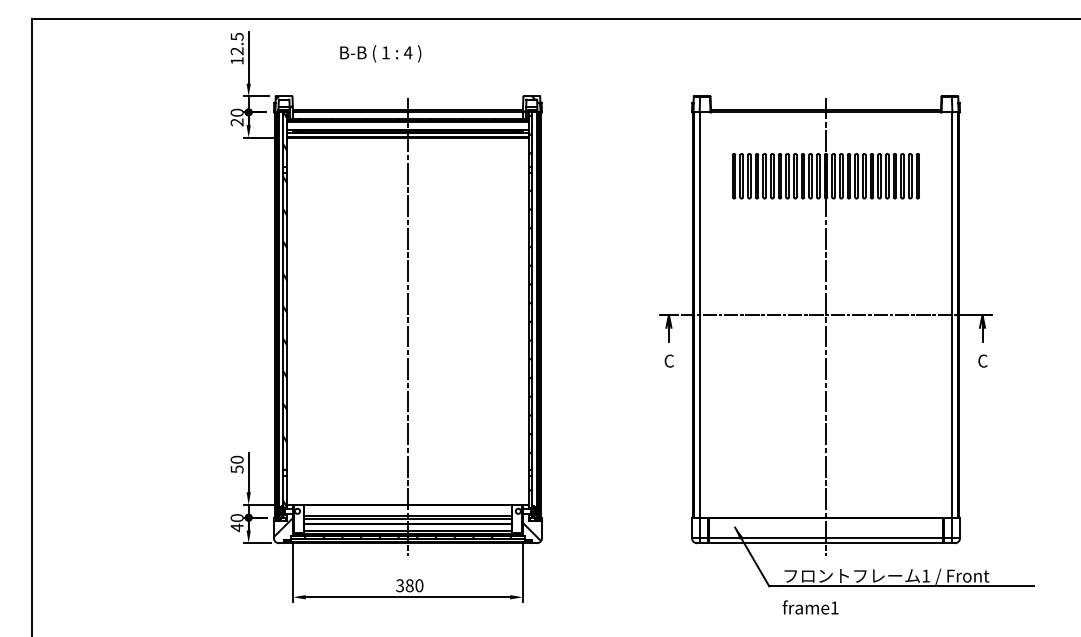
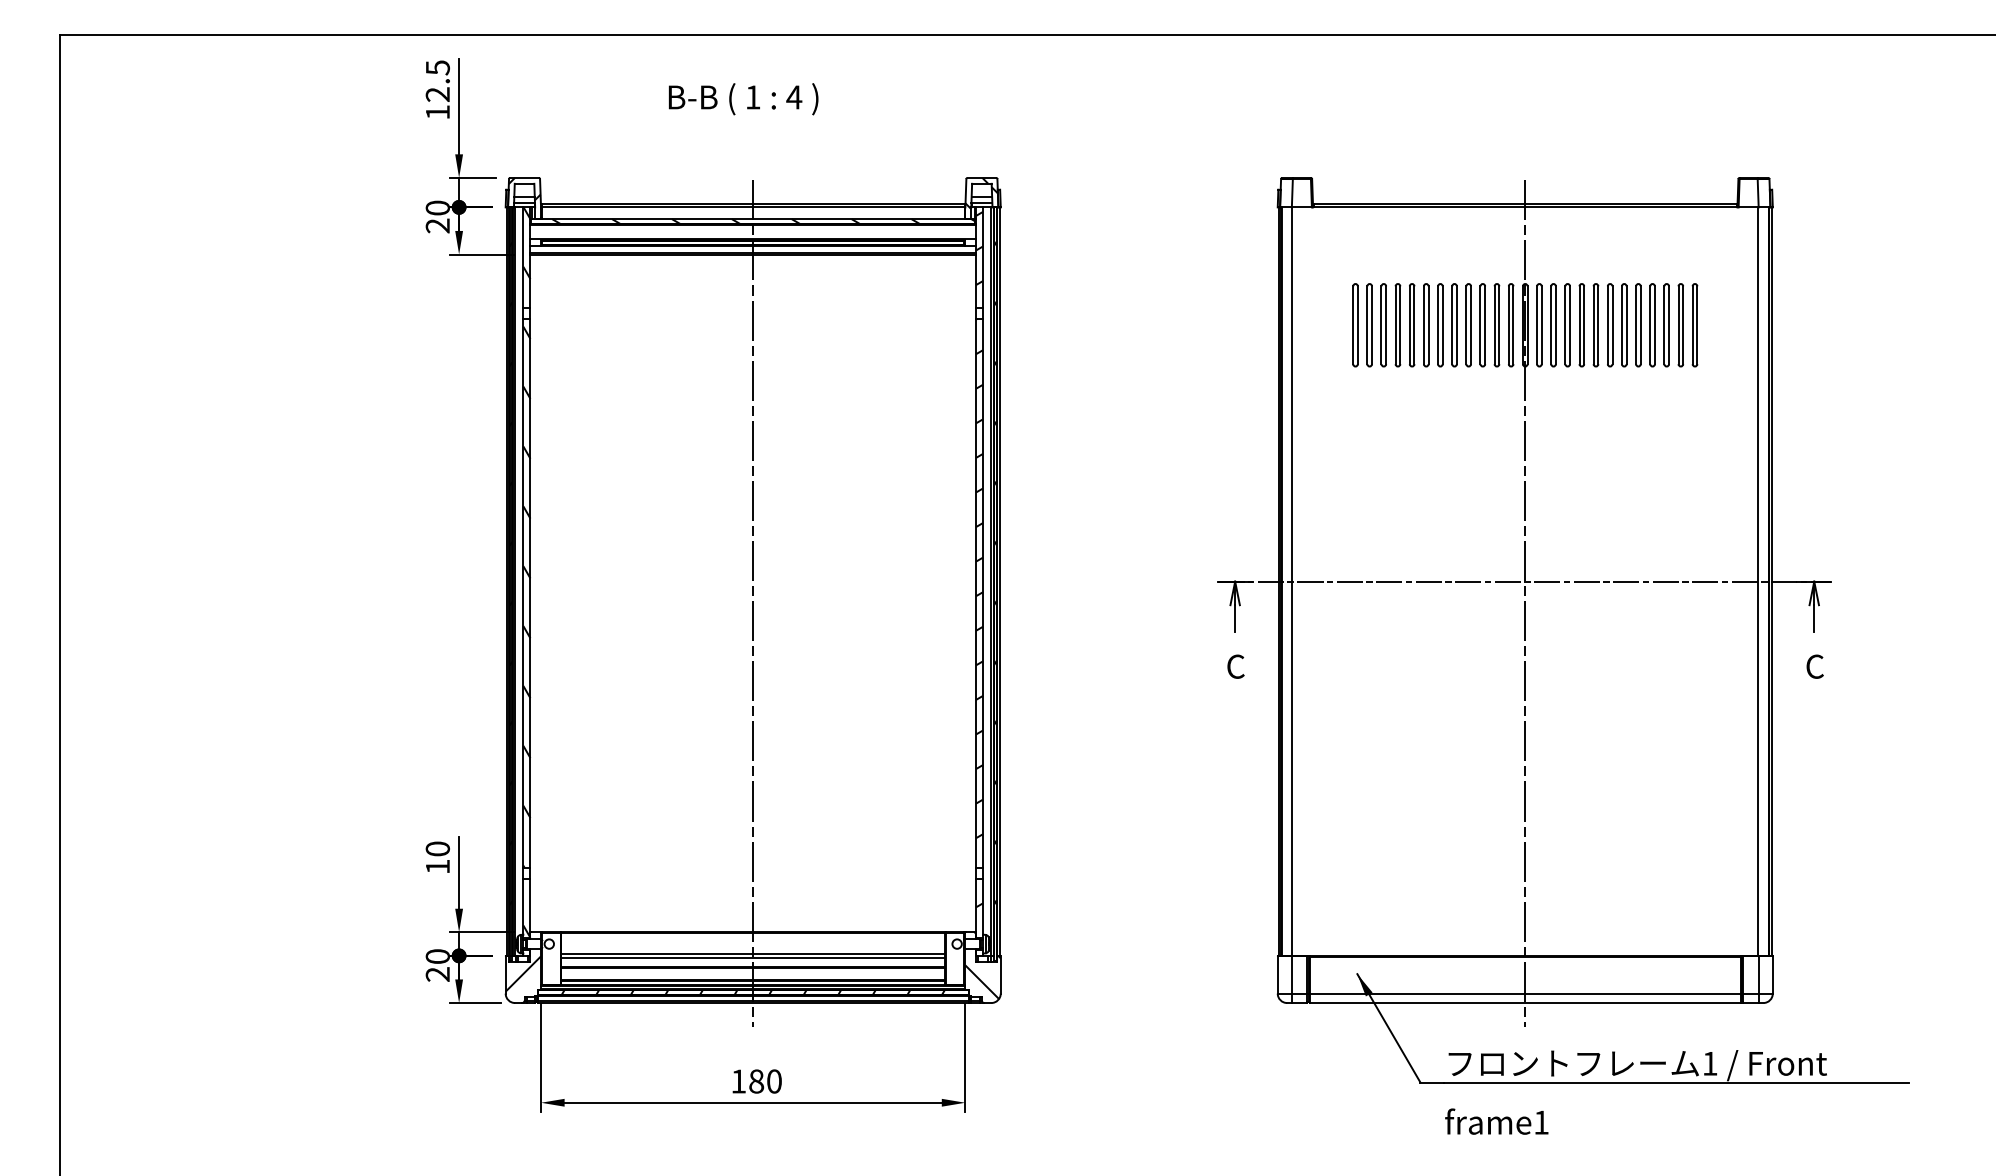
text: (380, 53) -> (743, 98), moved
text: (236, 469) -> (436, 866), 50 -> 10
text: (236, 527) -> (436, 973), 40 -> 20
text: (399, 585) -> (737, 1081), 380 -> 180

